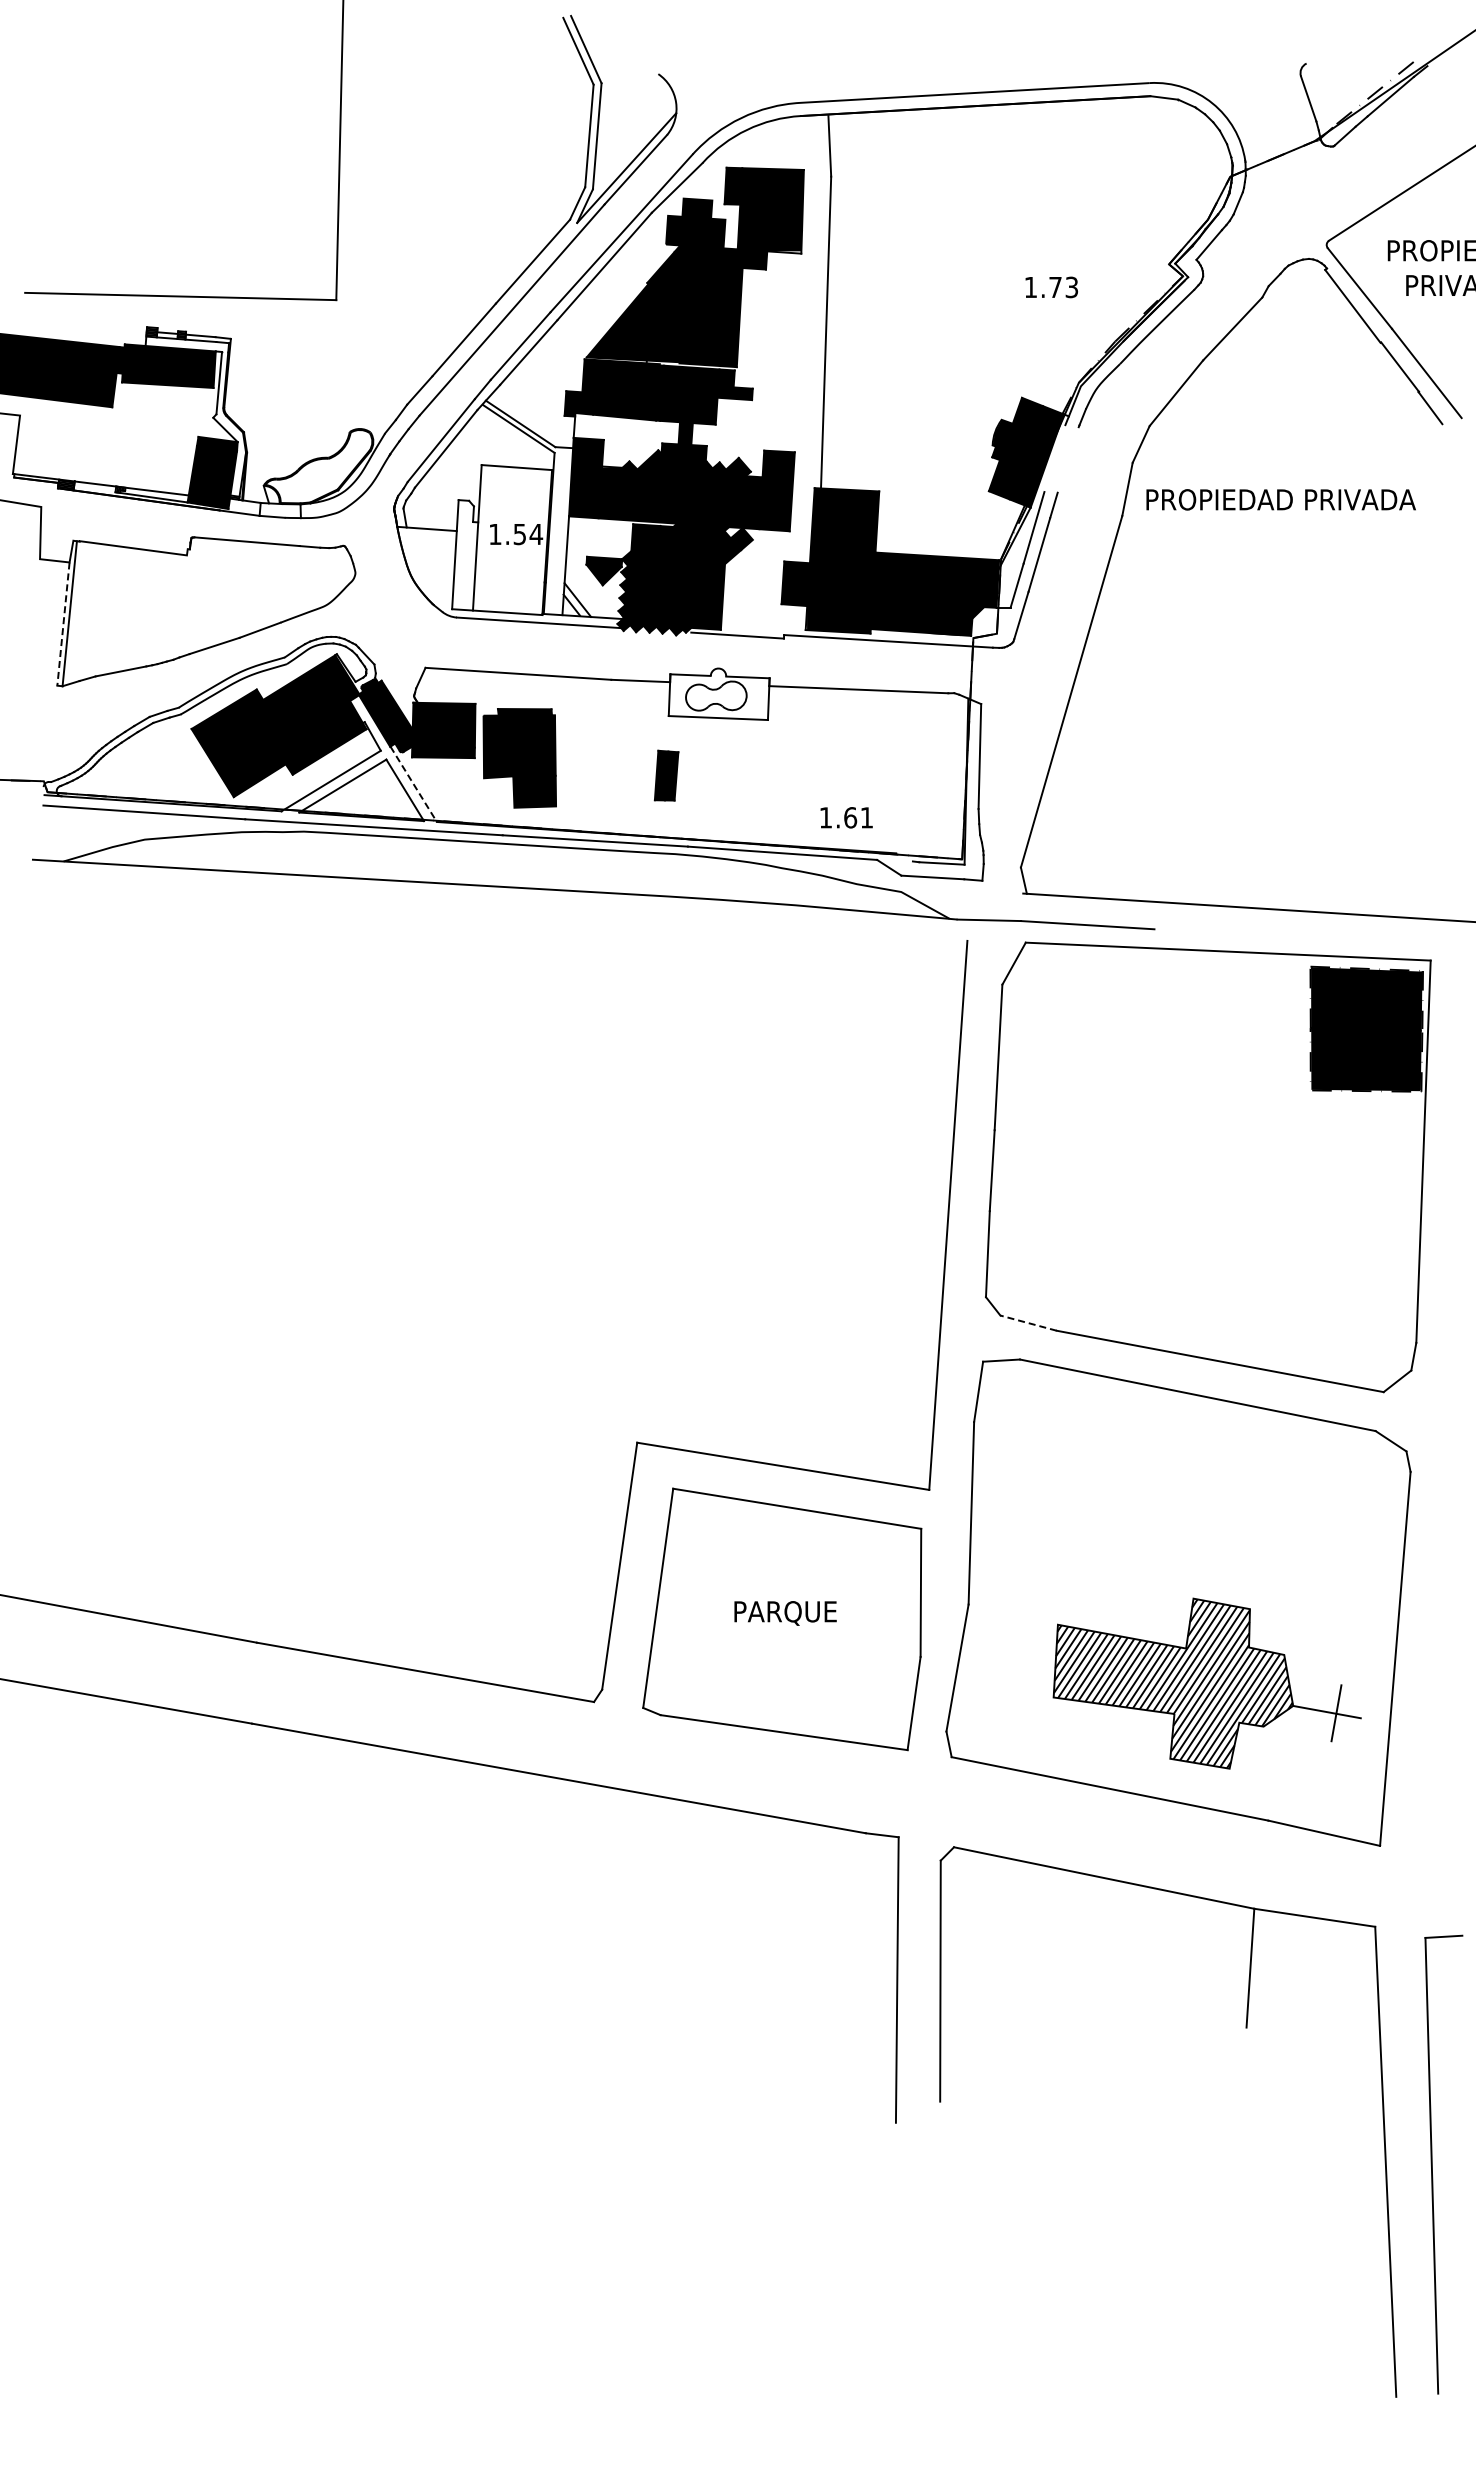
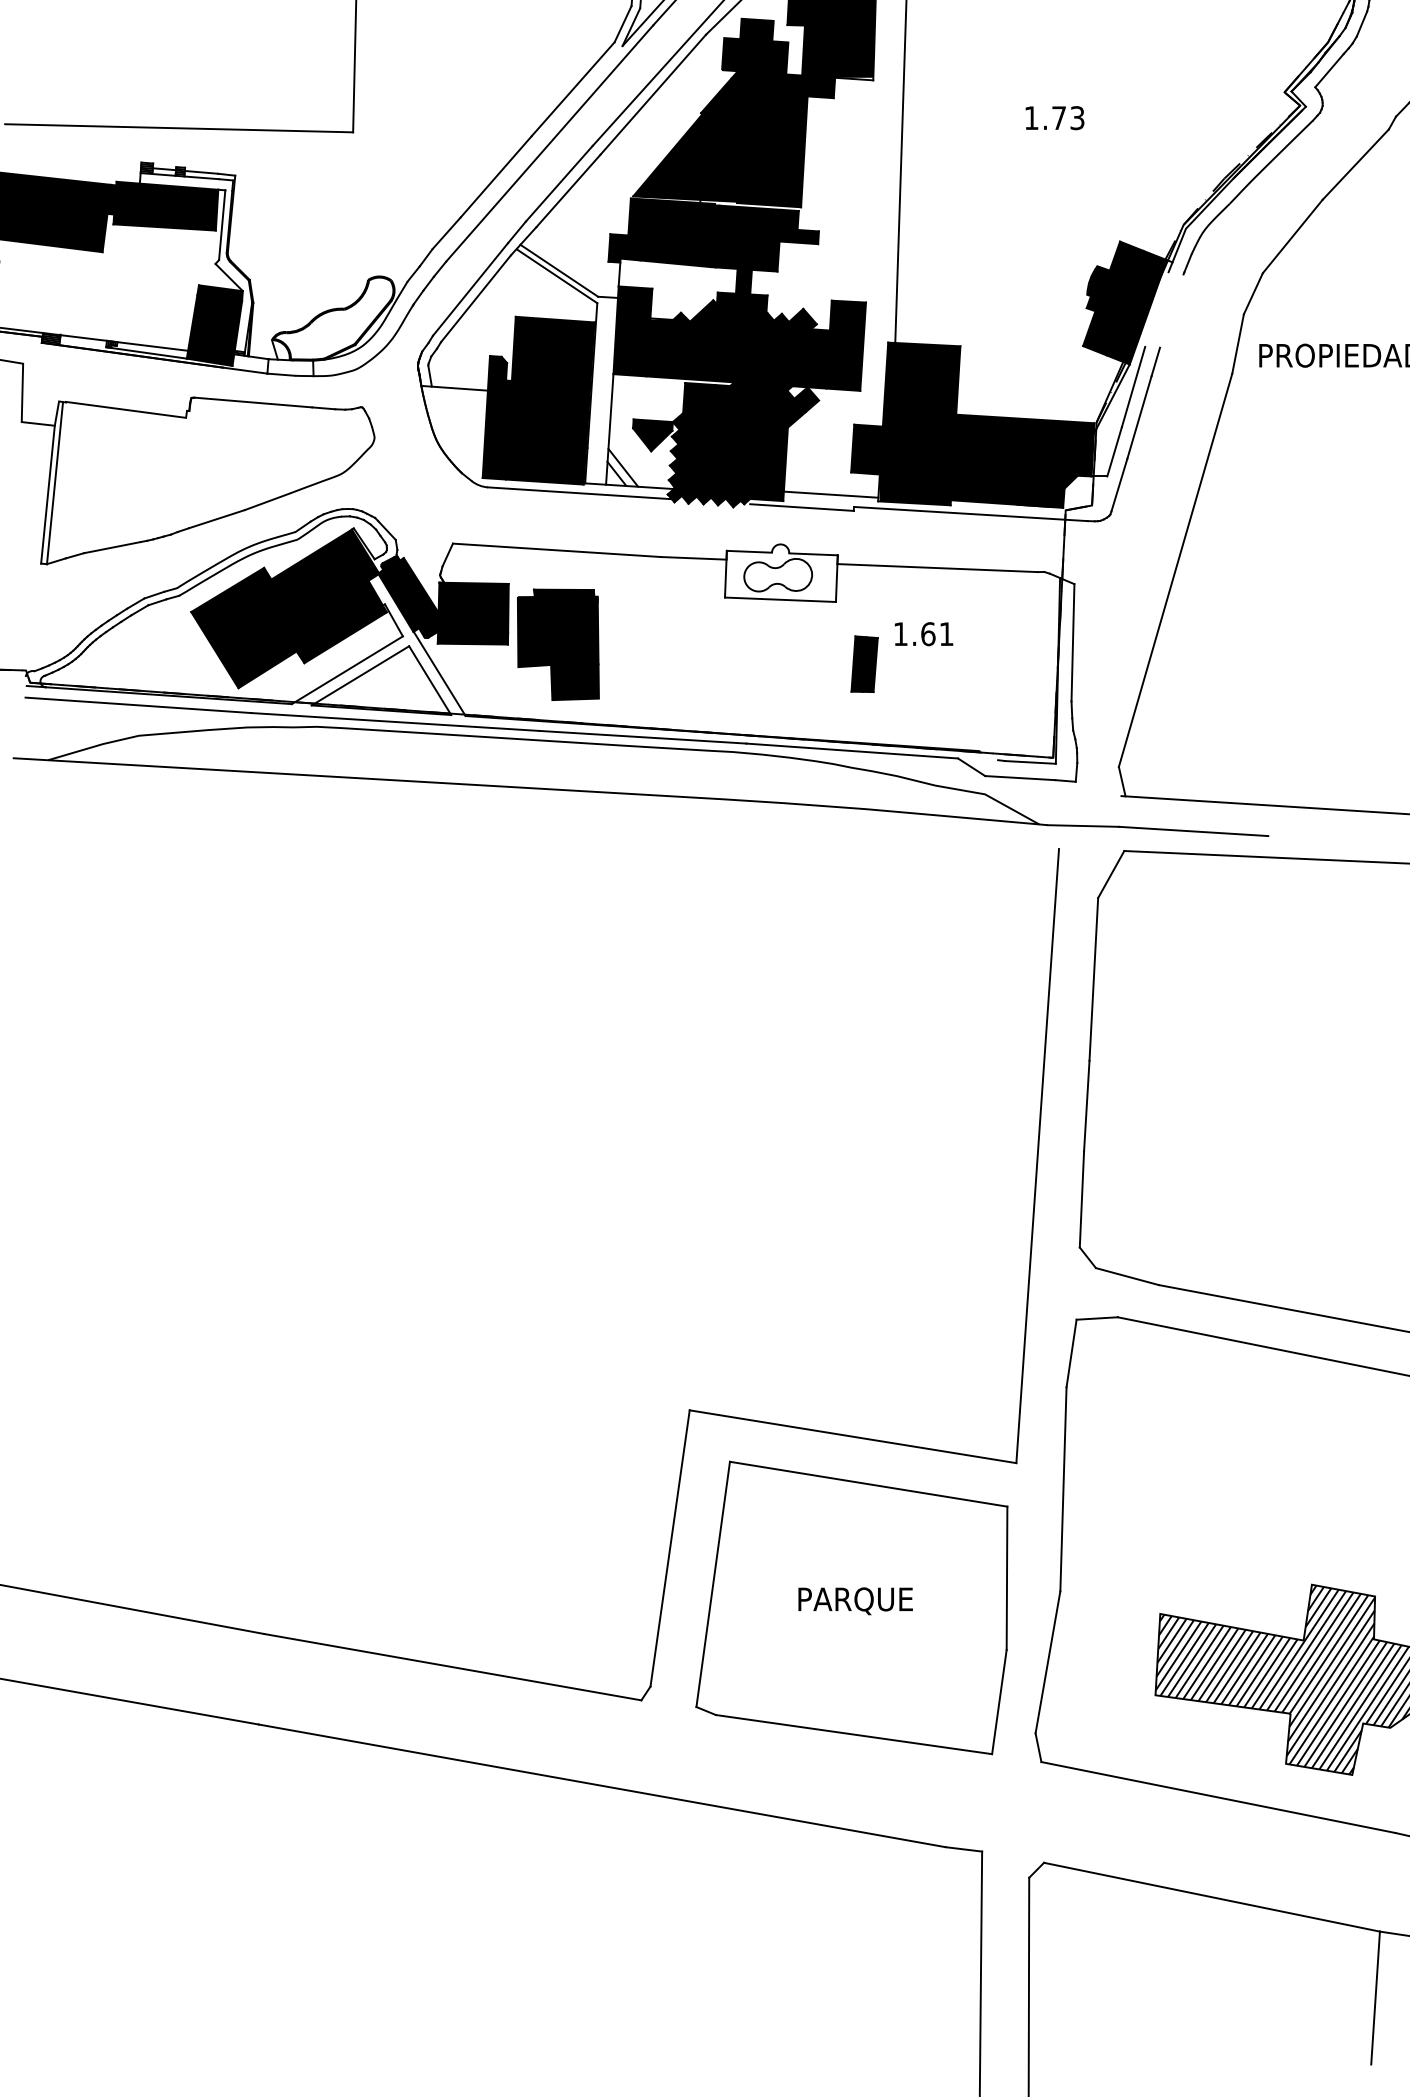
text: (1051, 287) -> (1054, 118), moved
fill: (502, 540) -> (539, 401), added
line: (763, 623) -> (830, 494), added
line: (63, 624) -> (48, 495), dashed -> solid
part: (666, 775) -> (864, 664), moved
line: (413, 784) -> (439, 674), dashed -> solid
text: (846, 817) -> (923, 633), moved
line: (1028, 1323) -> (1127, 1276), dashed -> solid

